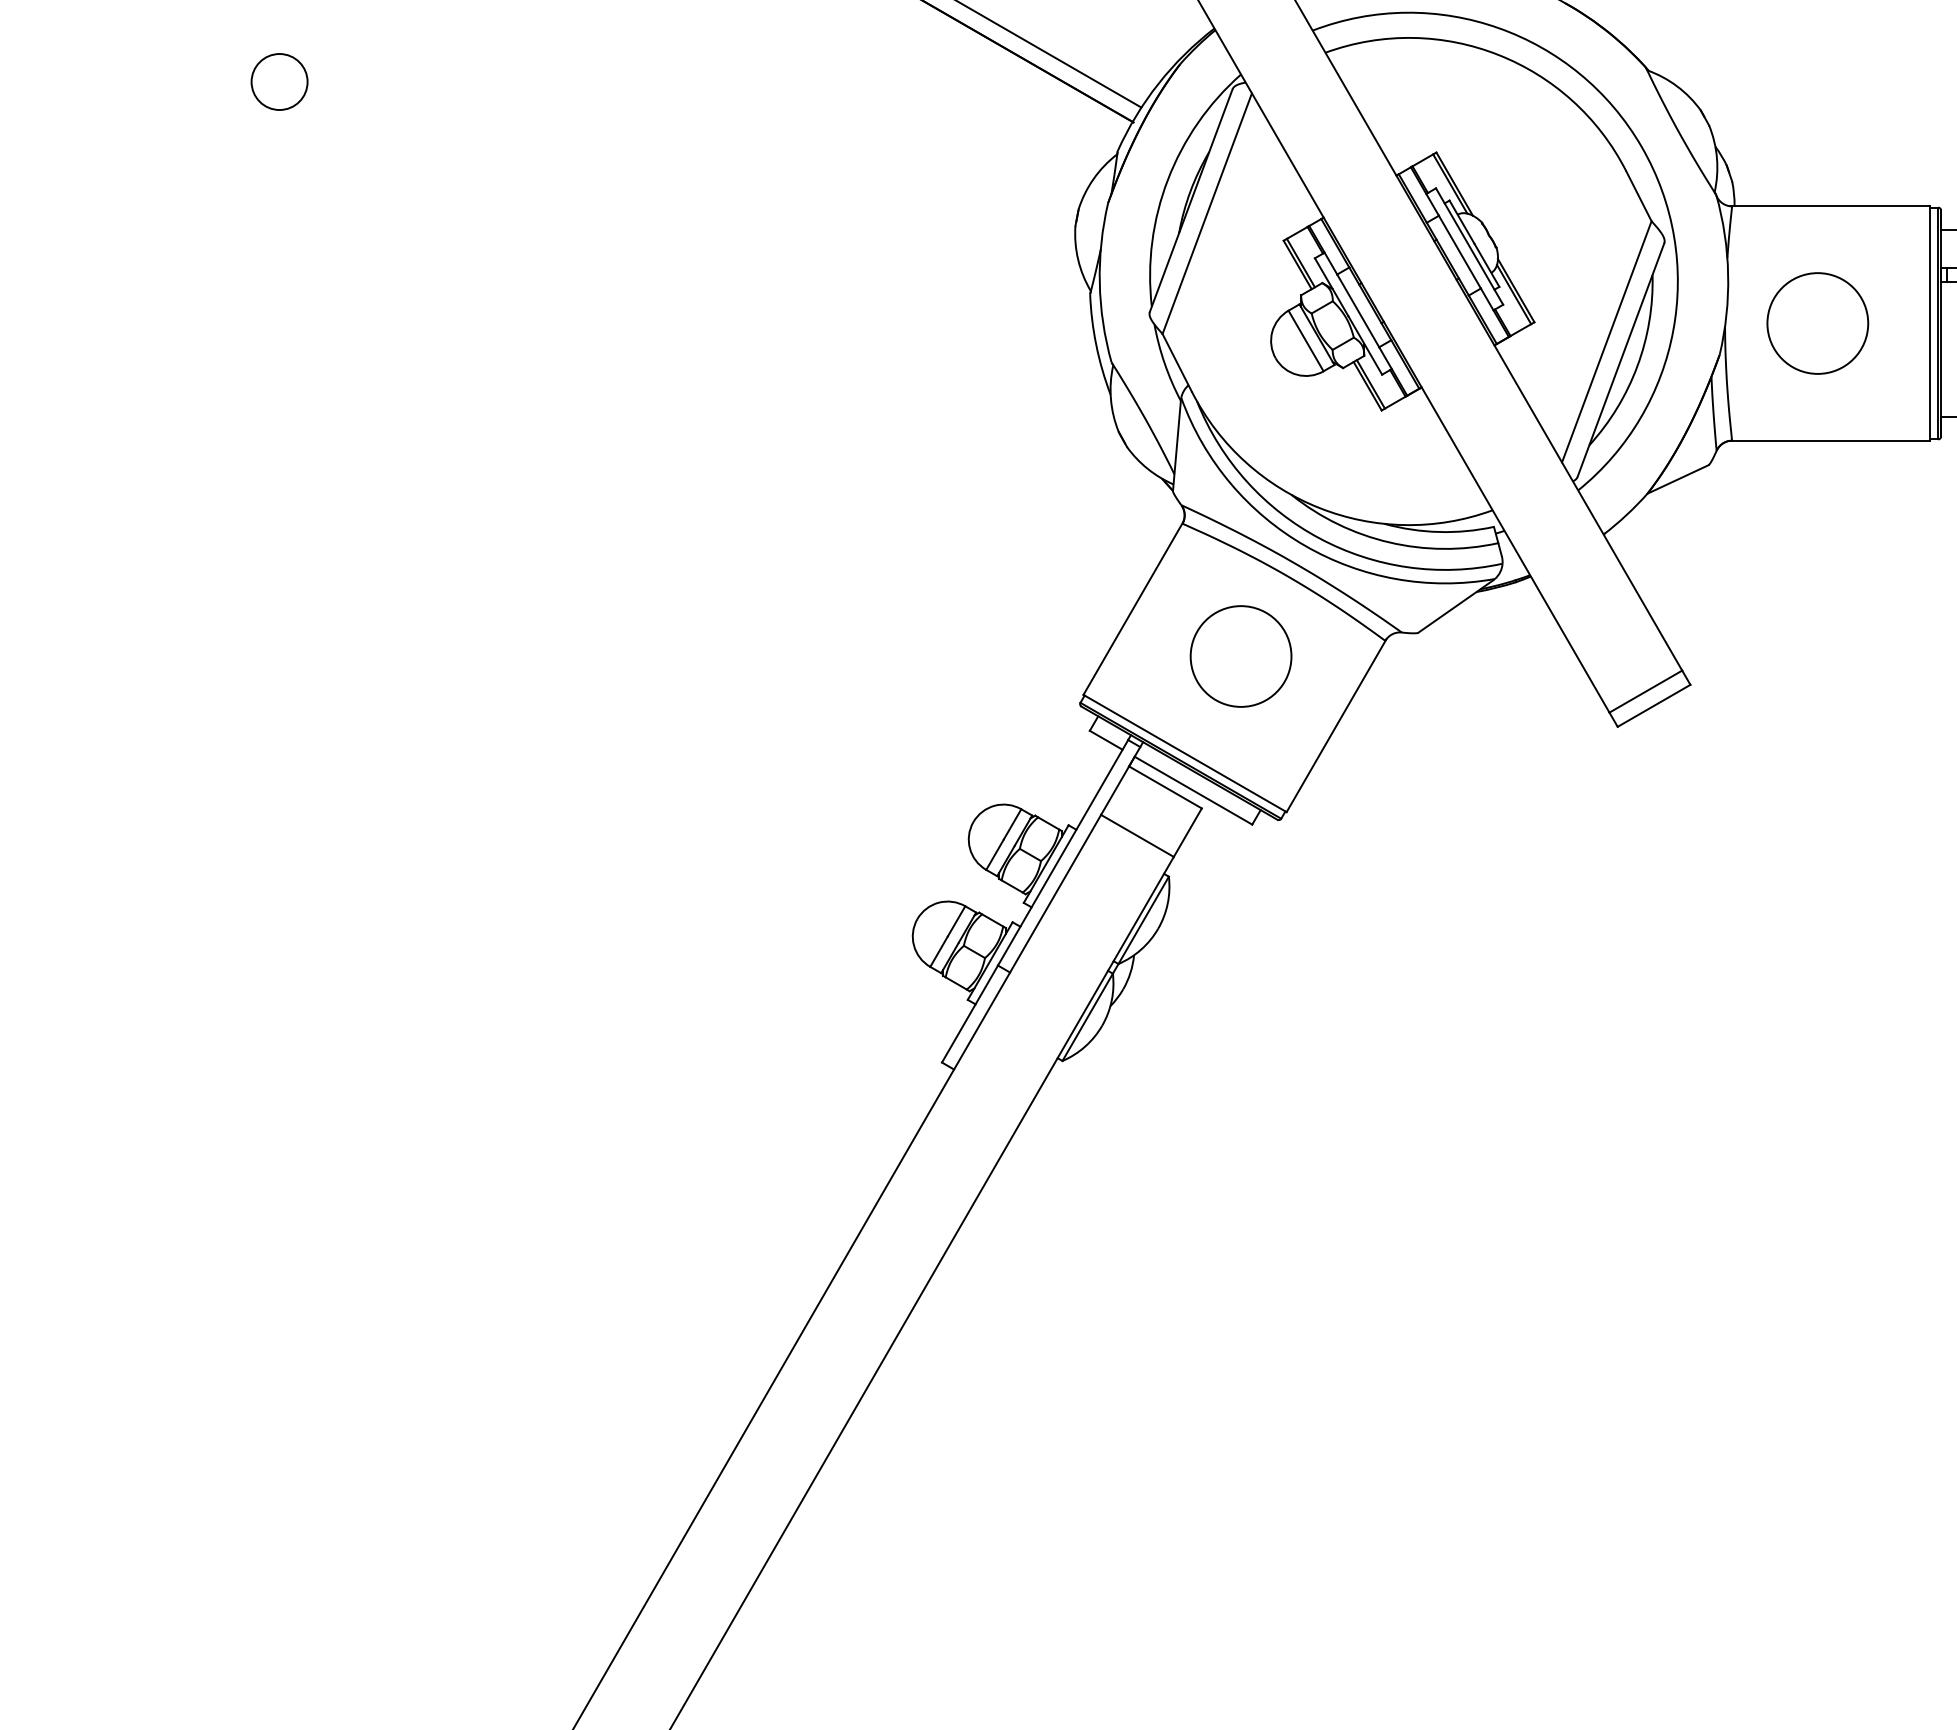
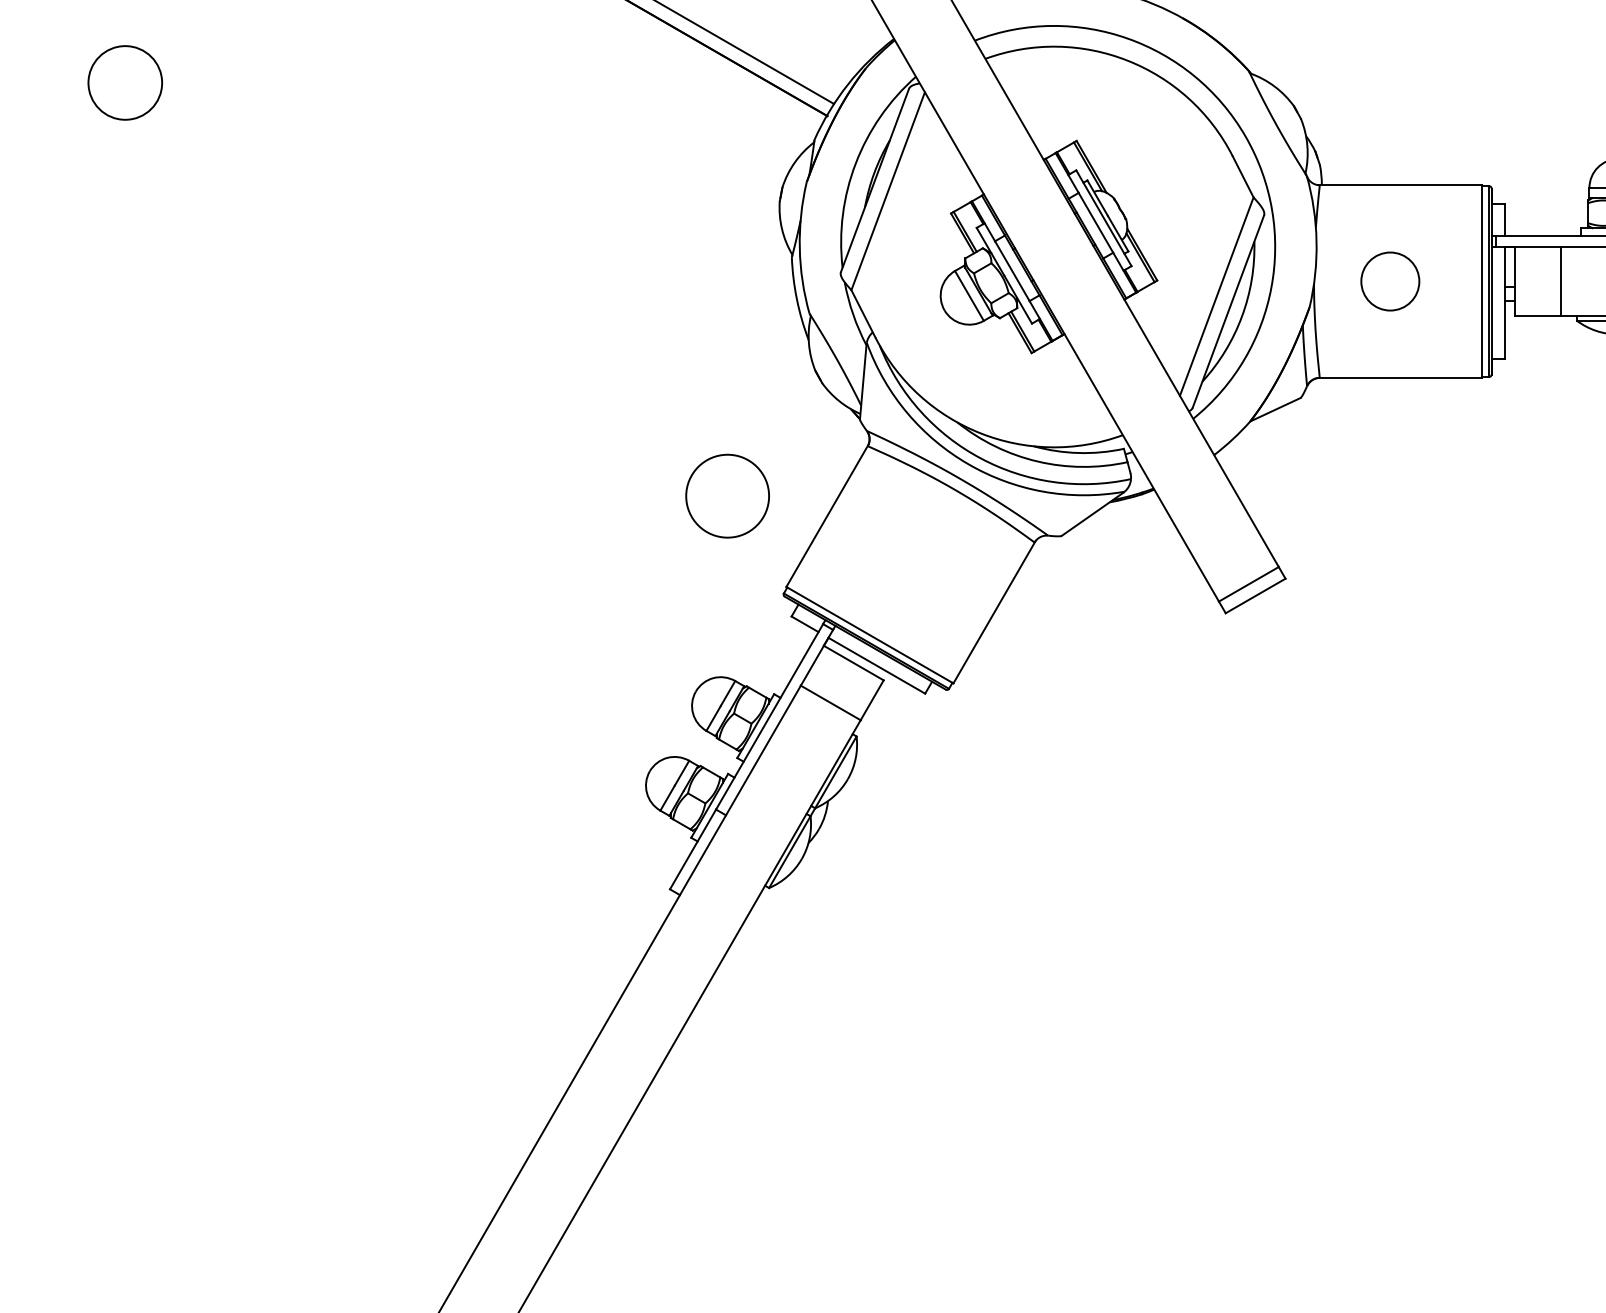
circle: (279, 81) -> (125, 82), size x1.6
circle: (1817, 323) -> (1390, 281), size x0.7
circle: (1240, 656) -> (727, 496), moved

